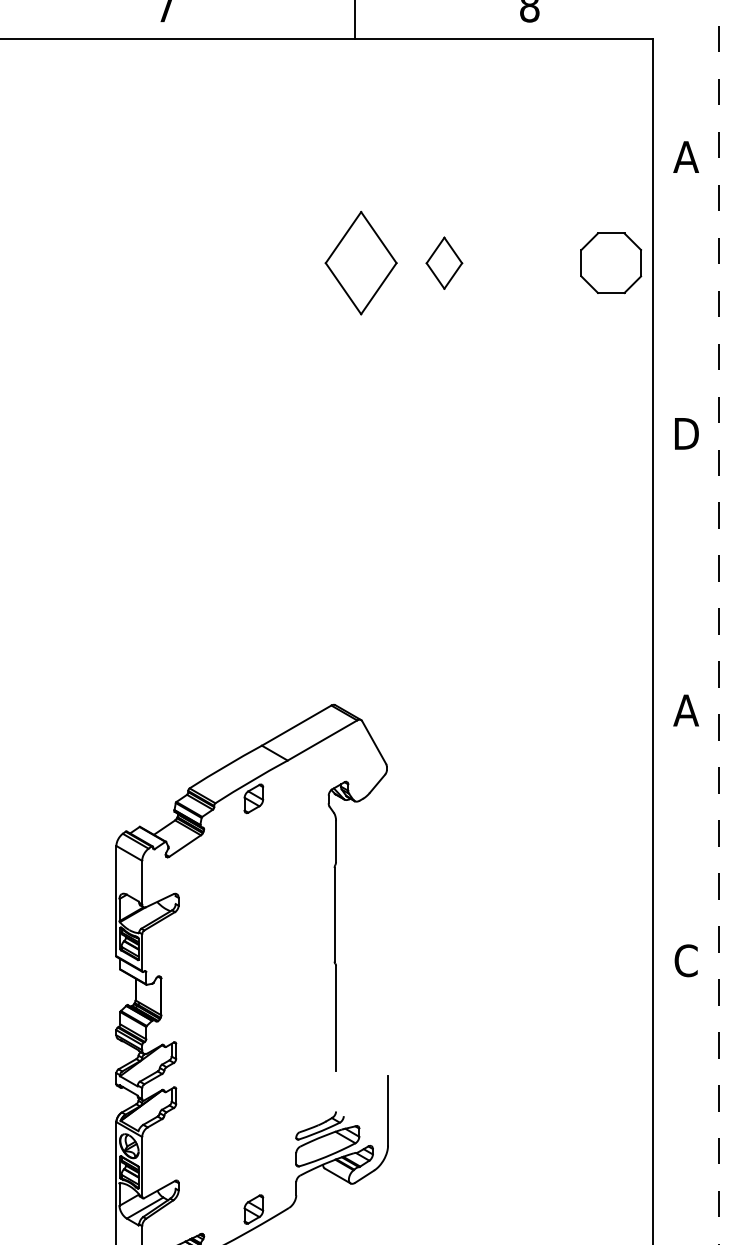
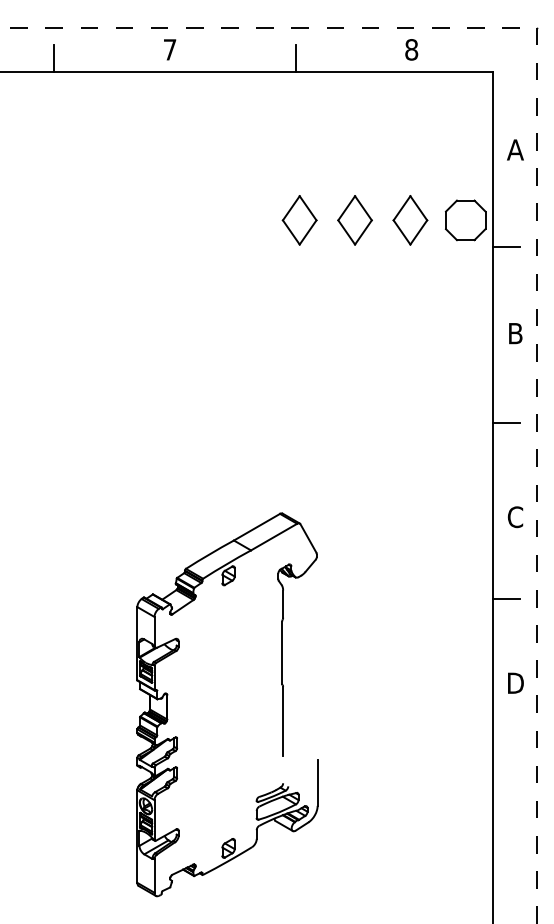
part: (360, 263) -> (299, 220), size x0.71
part: (443, 263) -> (354, 220), size x1.43
part: (527, 263) -> (410, 220), added
line: (672, 304) -> (506, 247), added
text: (686, 433) -> (515, 333), D -> B
line: (672, 569) -> (506, 423), added
text: (686, 710) -> (515, 517), A -> C
line: (672, 833) -> (506, 598), added
text: (686, 961) -> (515, 683), C -> D

